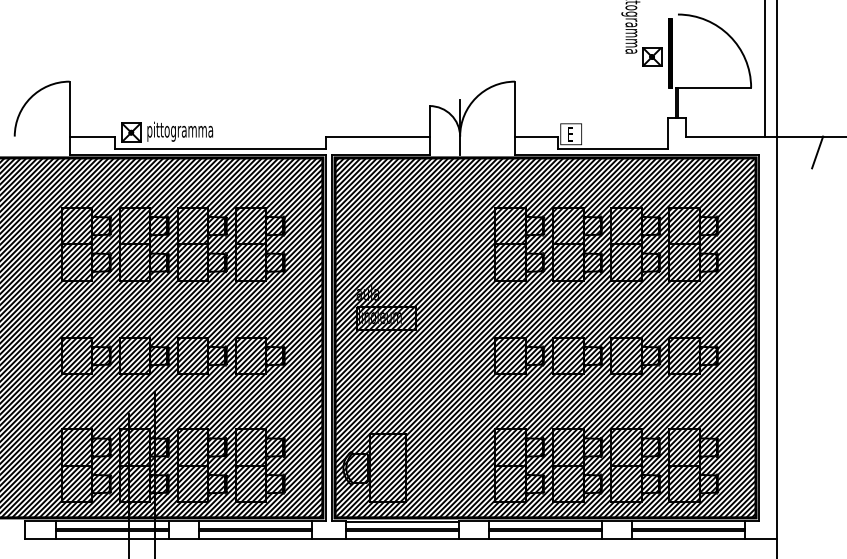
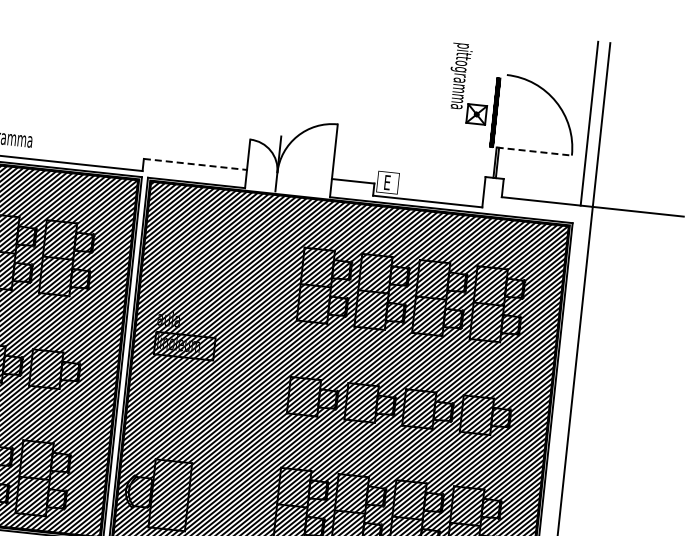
line: (713, 87) -> (534, 151), solid -> dashed
line: (377, 136) -> (195, 164), solid -> dashed
line: (817, 152) -> (631, 227), removed

